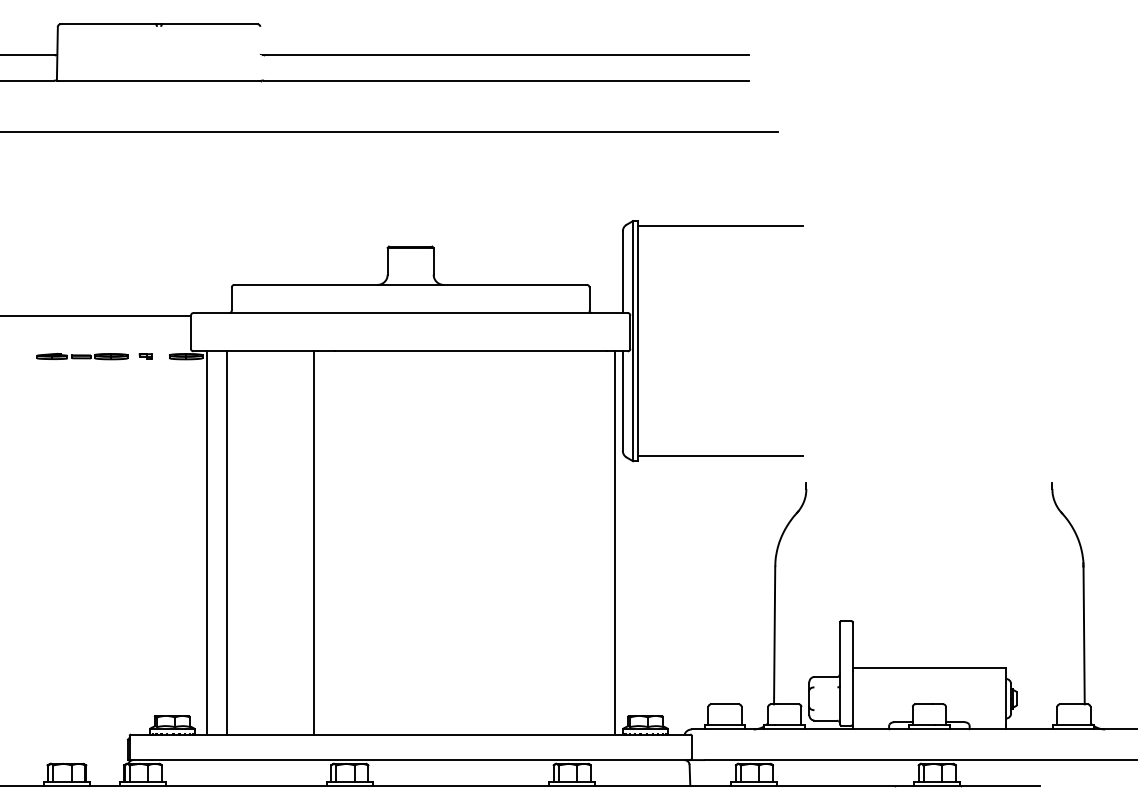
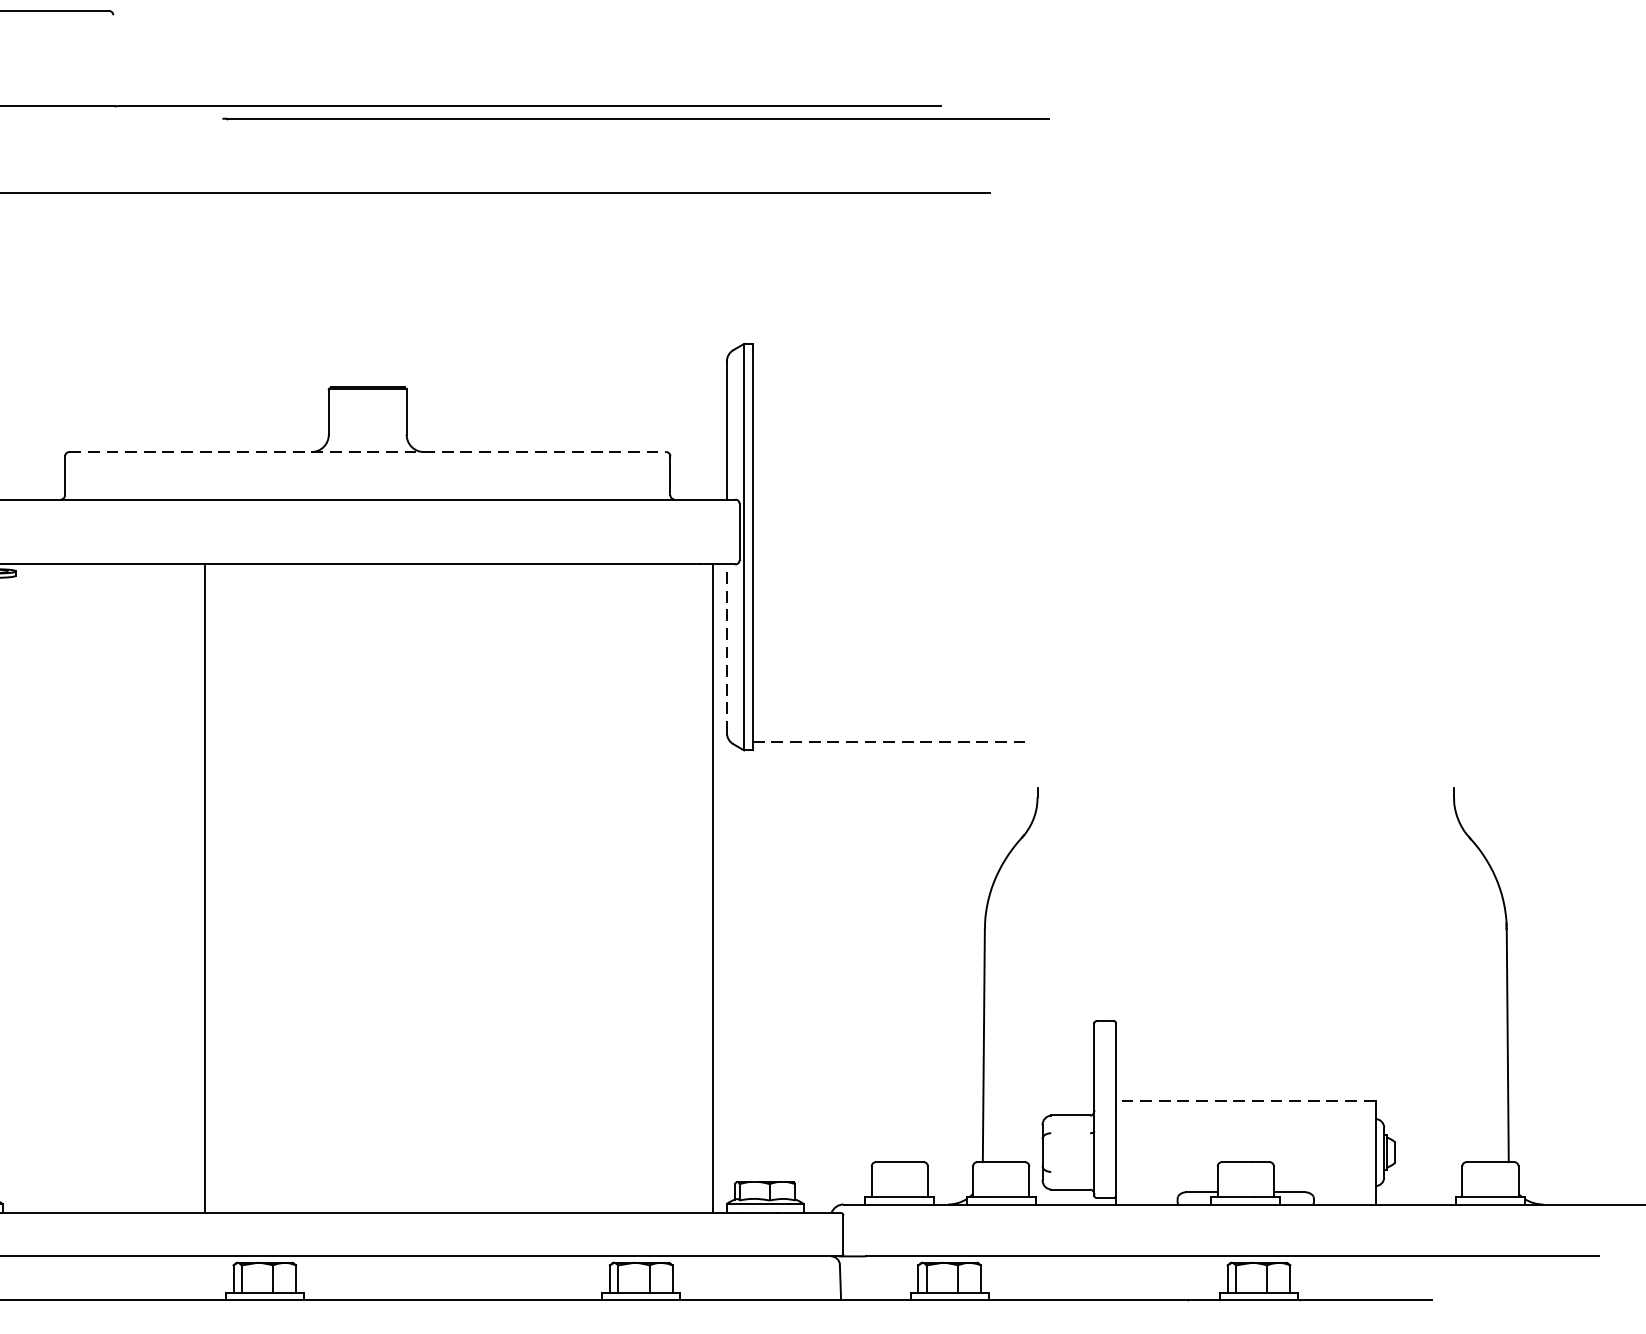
line: (504, 55) -> (634, 119), moved
line: (720, 226) -> (892, 353), removed
line: (411, 284) -> (369, 451), solid -> dashed
line: (622, 401) -> (726, 649), solid -> dashed
line: (720, 456) -> (892, 742), solid -> dashed
line: (206, 542) -> (22, 888), removed
line: (226, 542) -> (55, 888), removed
line: (929, 668) -> (1245, 1101), solid -> dashed

